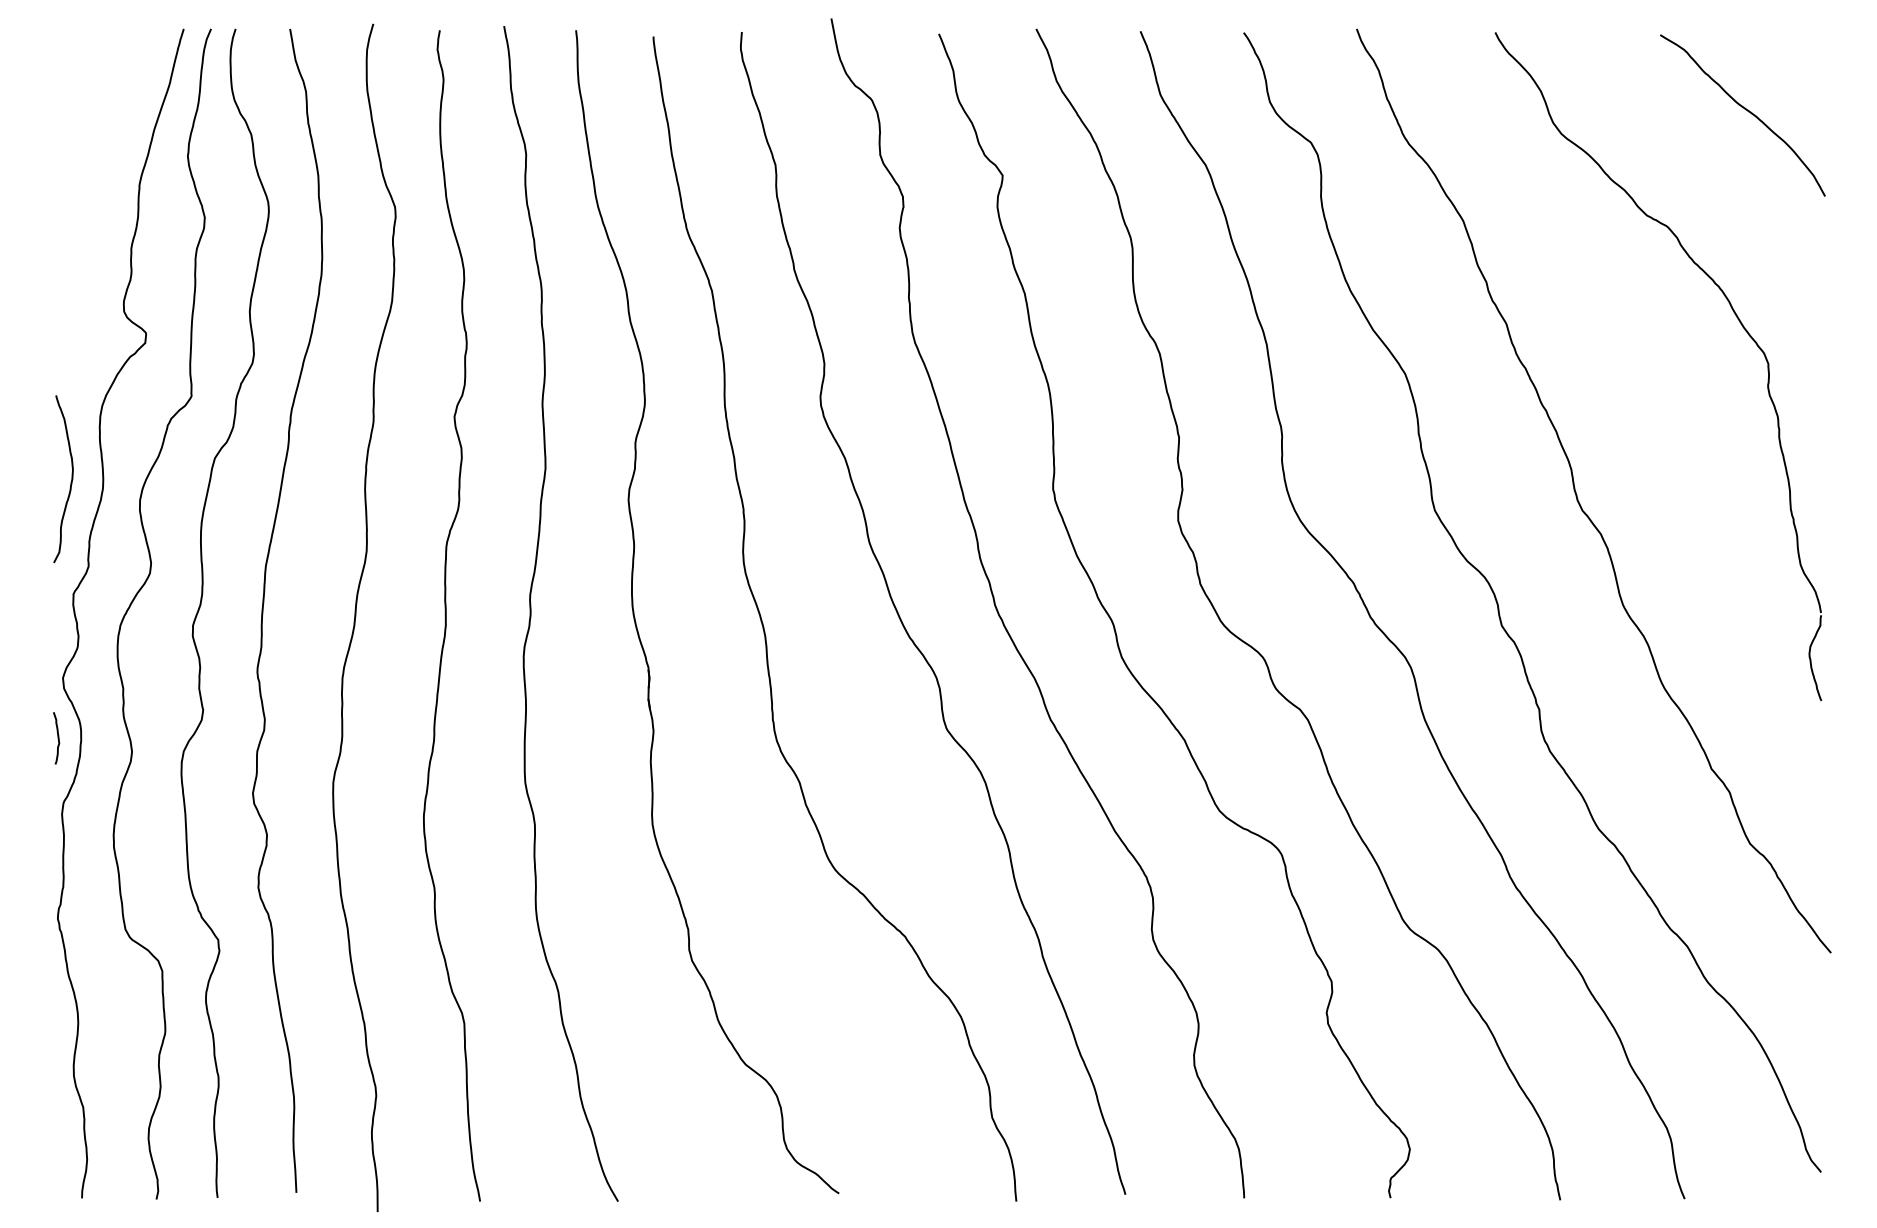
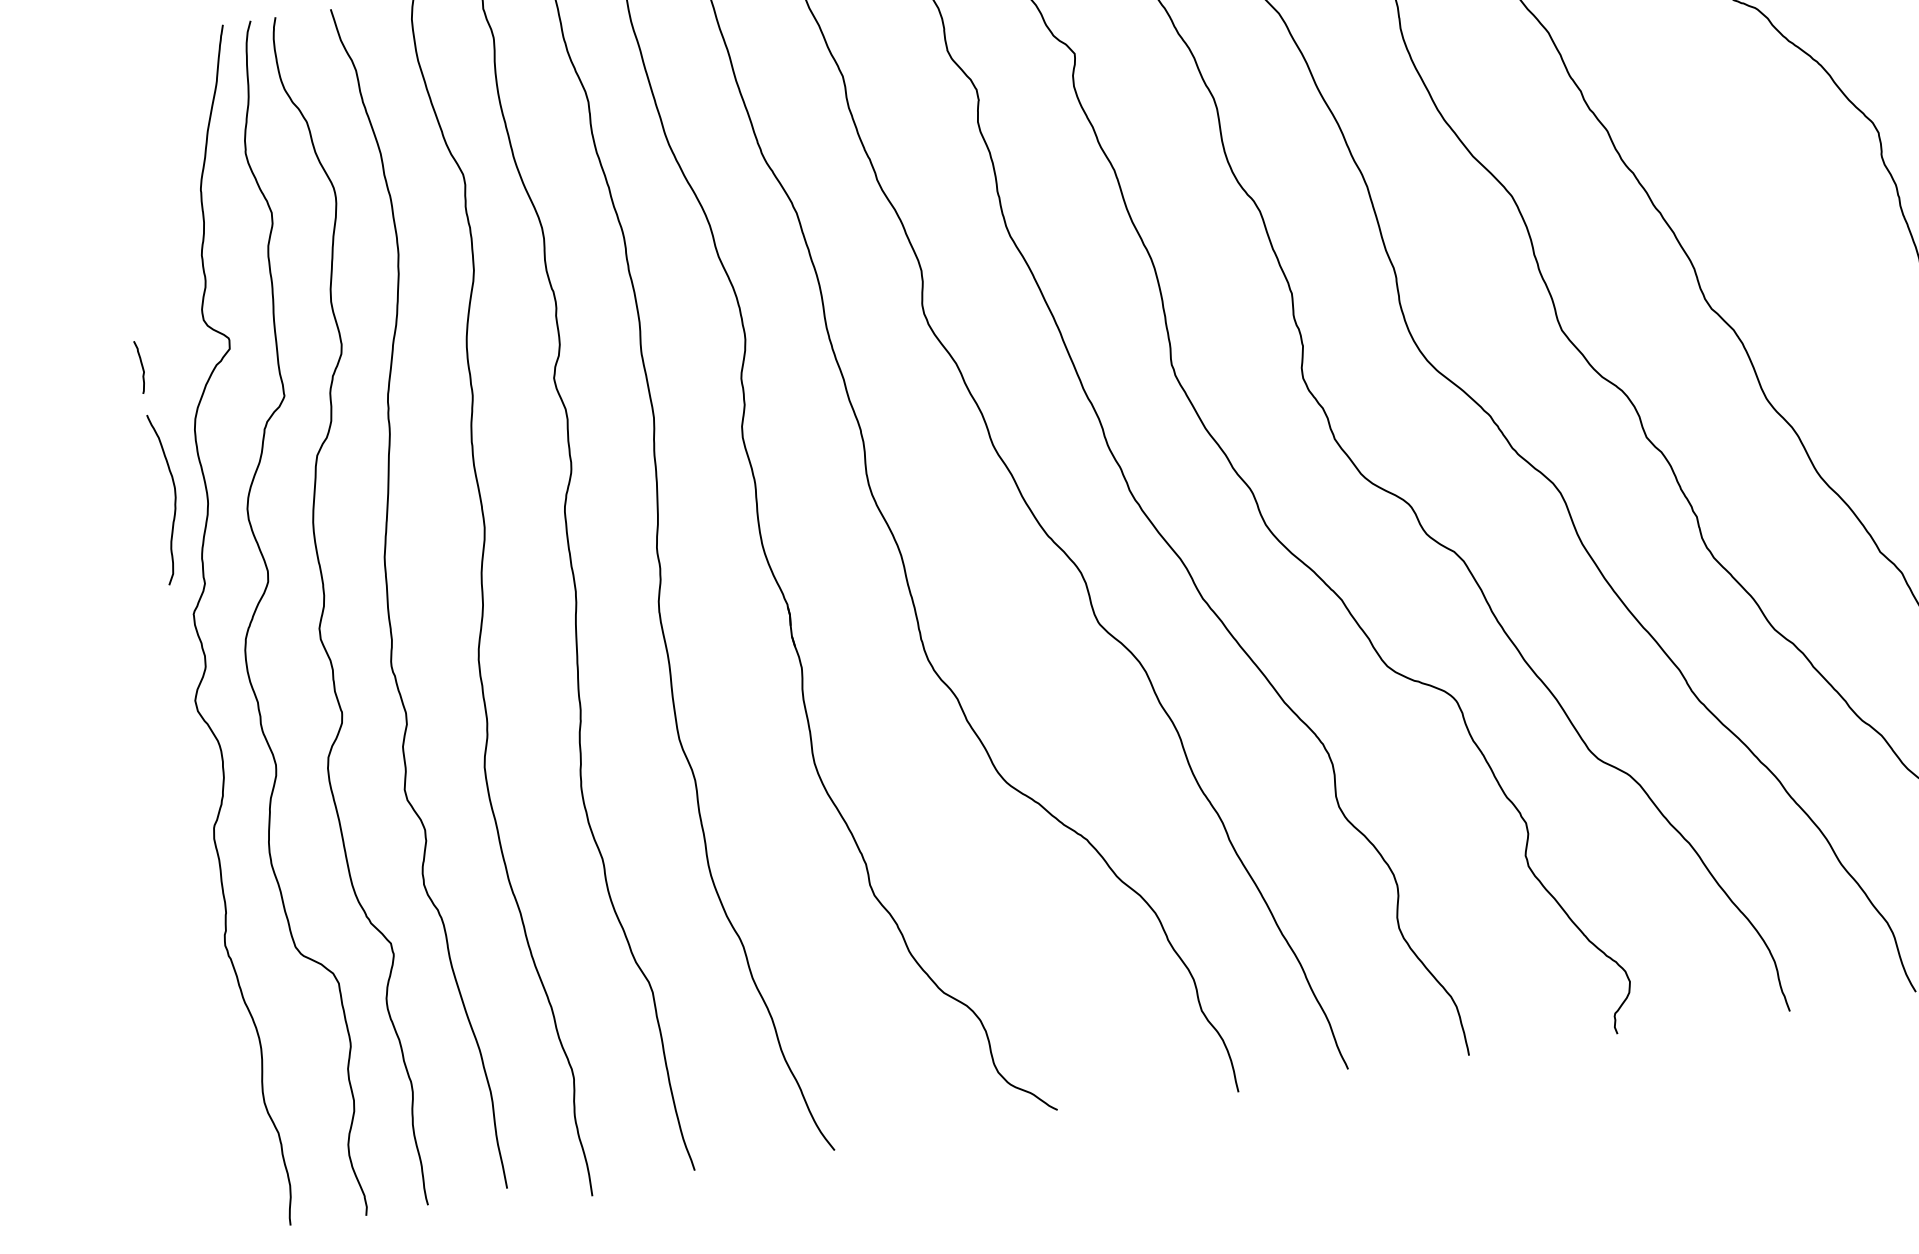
curve: (57, 738) -> (141, 367), moved

